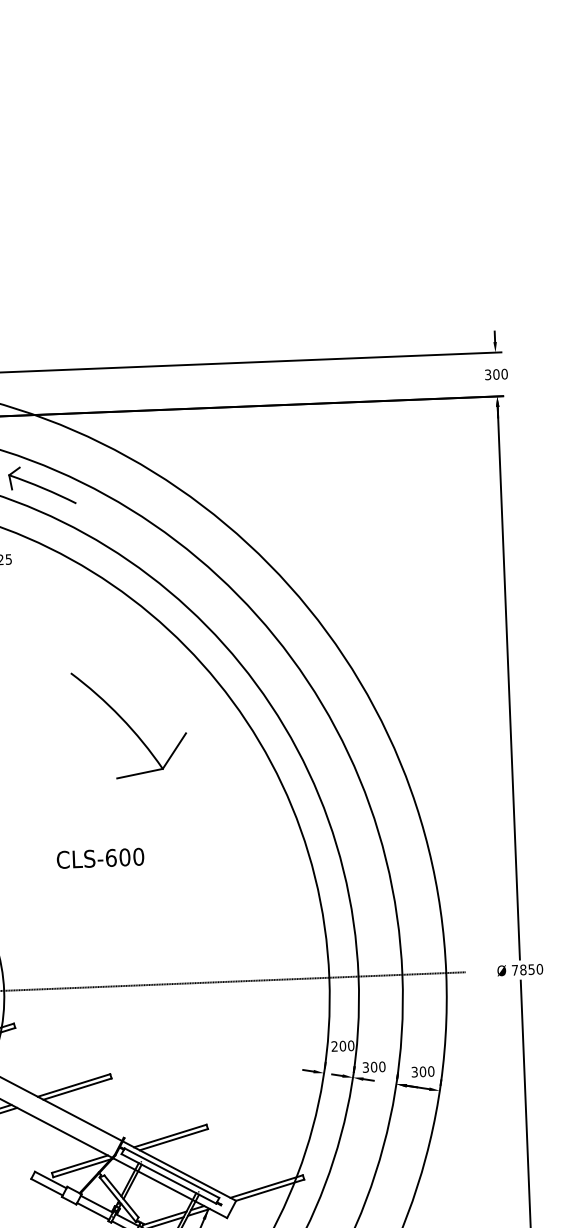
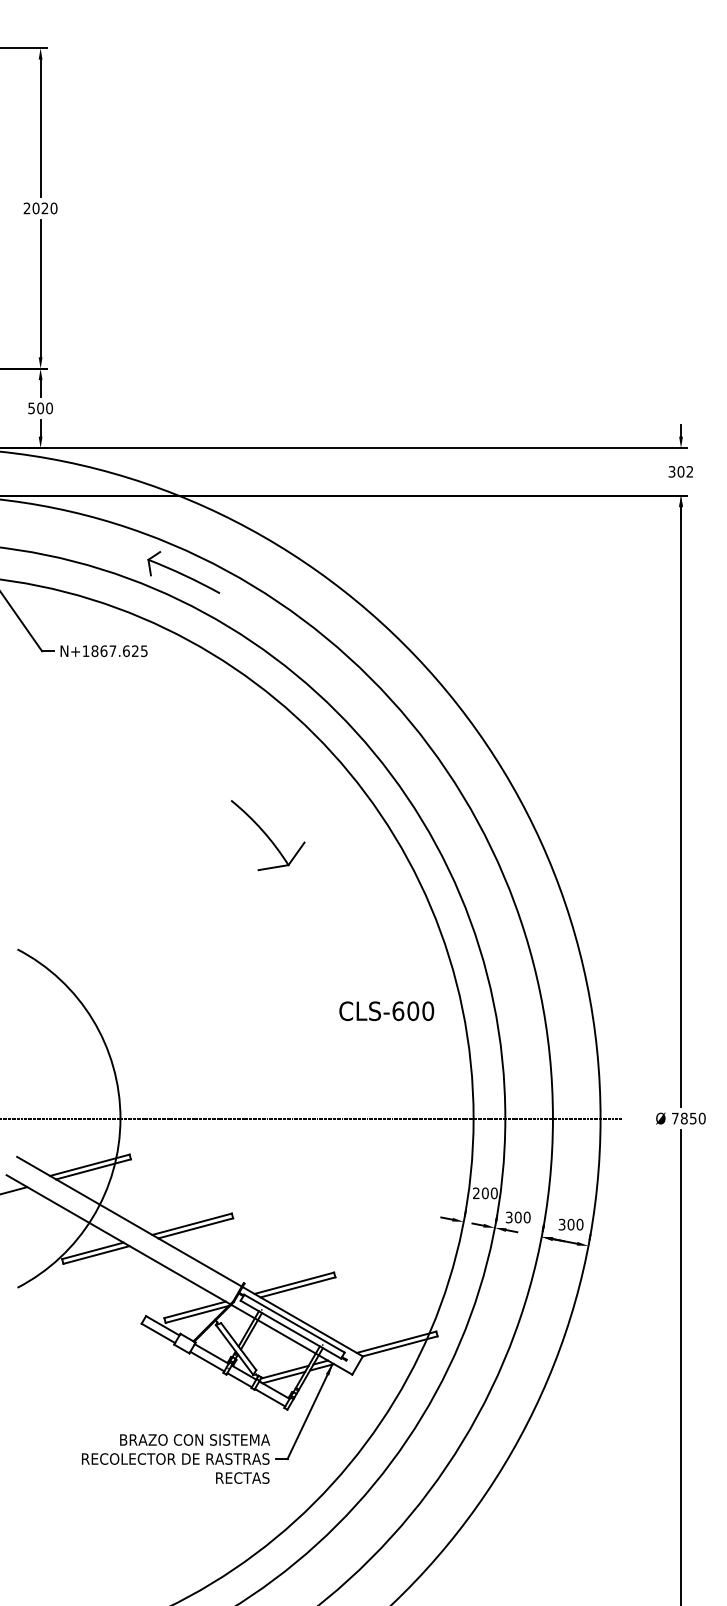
text: (504, 373) -> (689, 471), 300 -> 302
part: (129, 724) -> (267, 835), size x0.6
text: (100, 858) -> (386, 1011), moved

